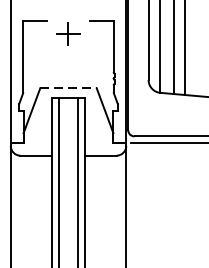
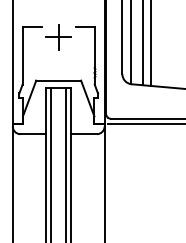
part: (68, 34) -> (58, 37), size x1.43
line: (69, 88) -> (59, 80), dashed -> solid

